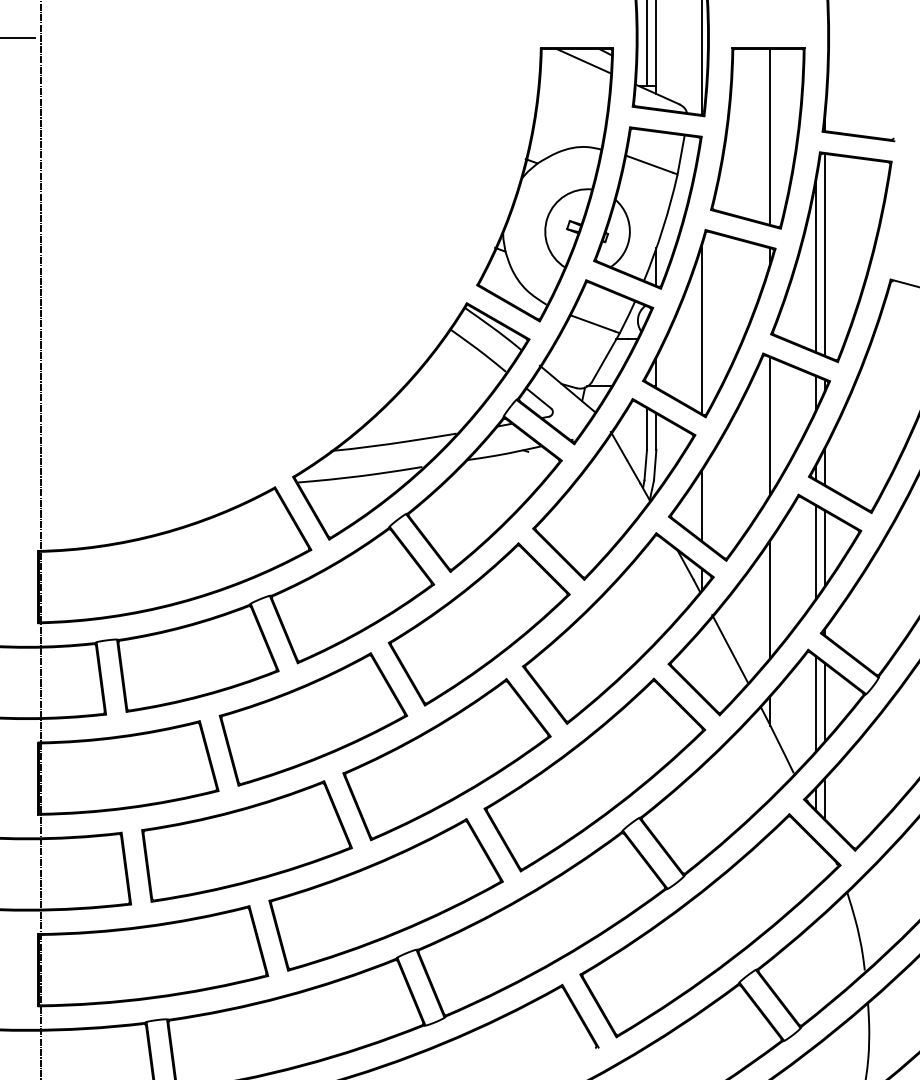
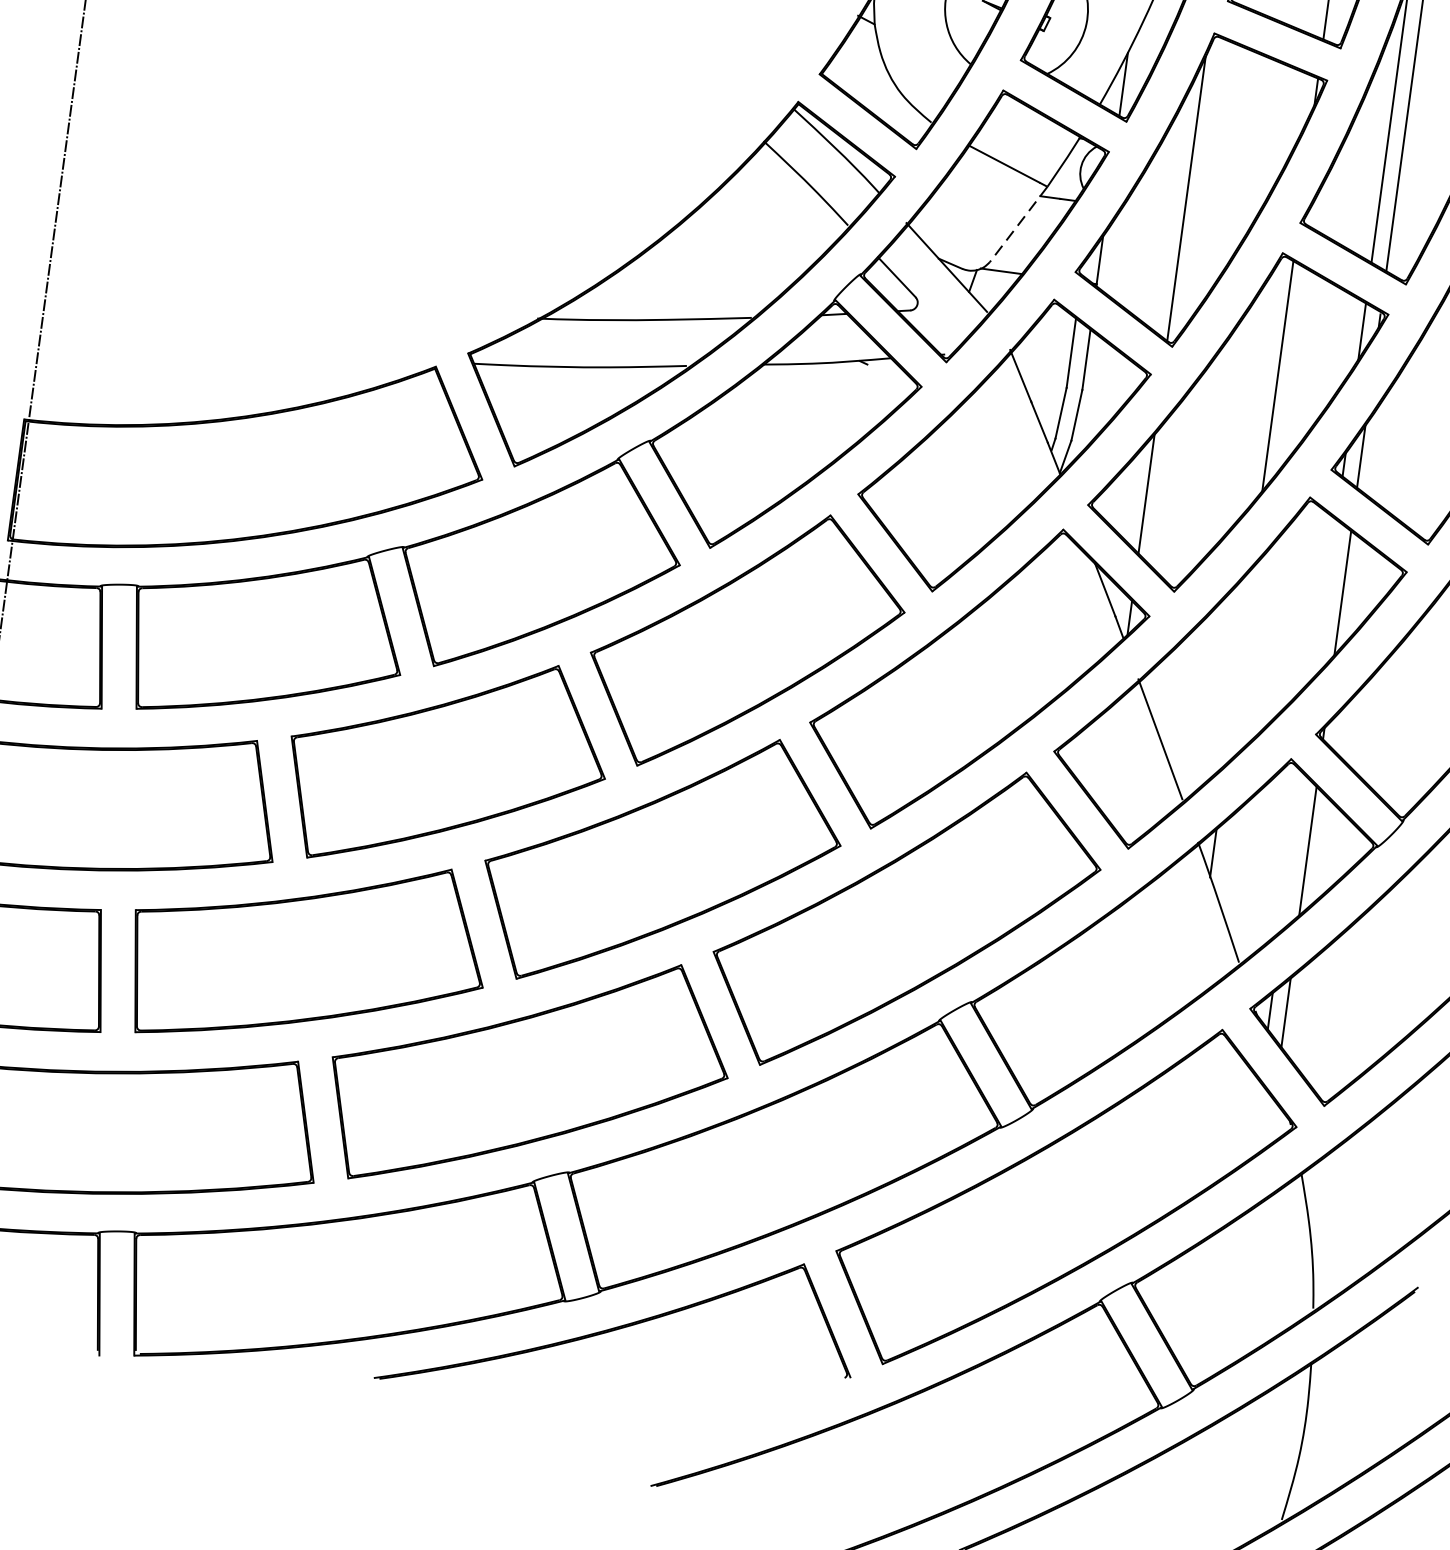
line: (605, 358) -> (1017, 225), solid -> dashed
line: (815, 551) -> (1325, 596), removed
line: (770, 599) -> (1239, 666), removed
line: (815, 703) -> (1291, 850), removed

